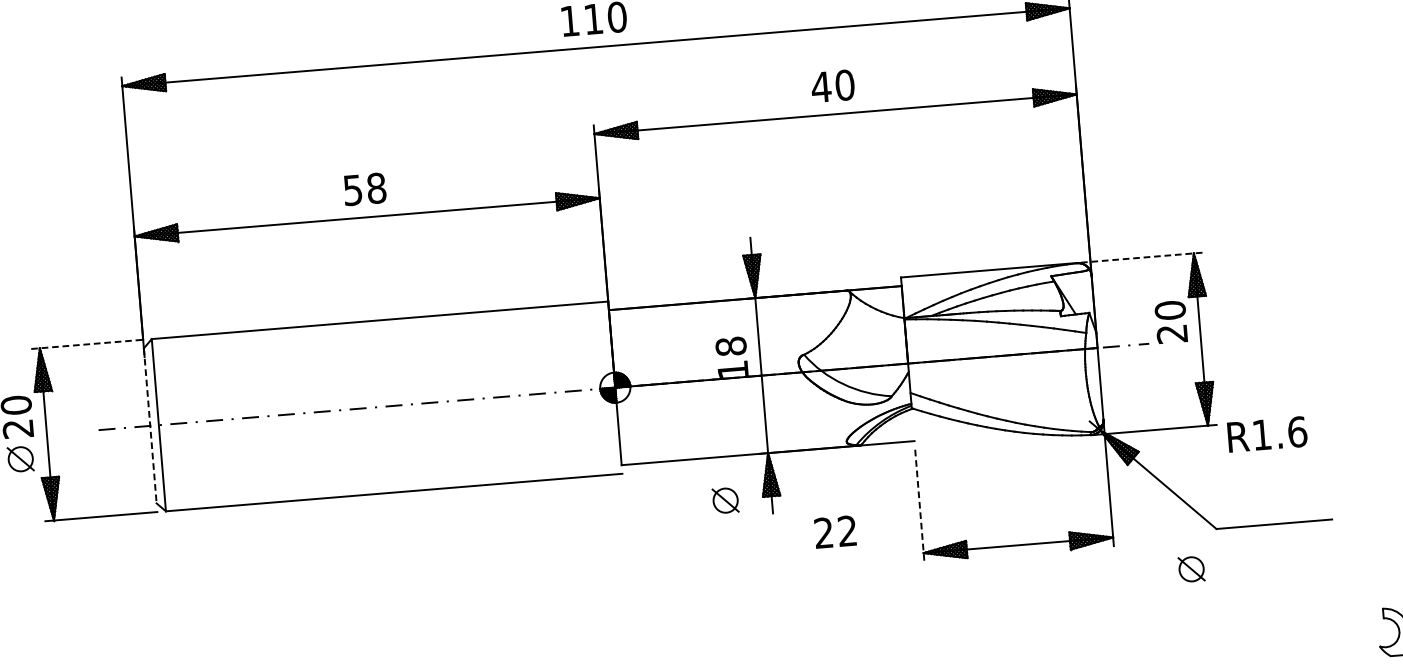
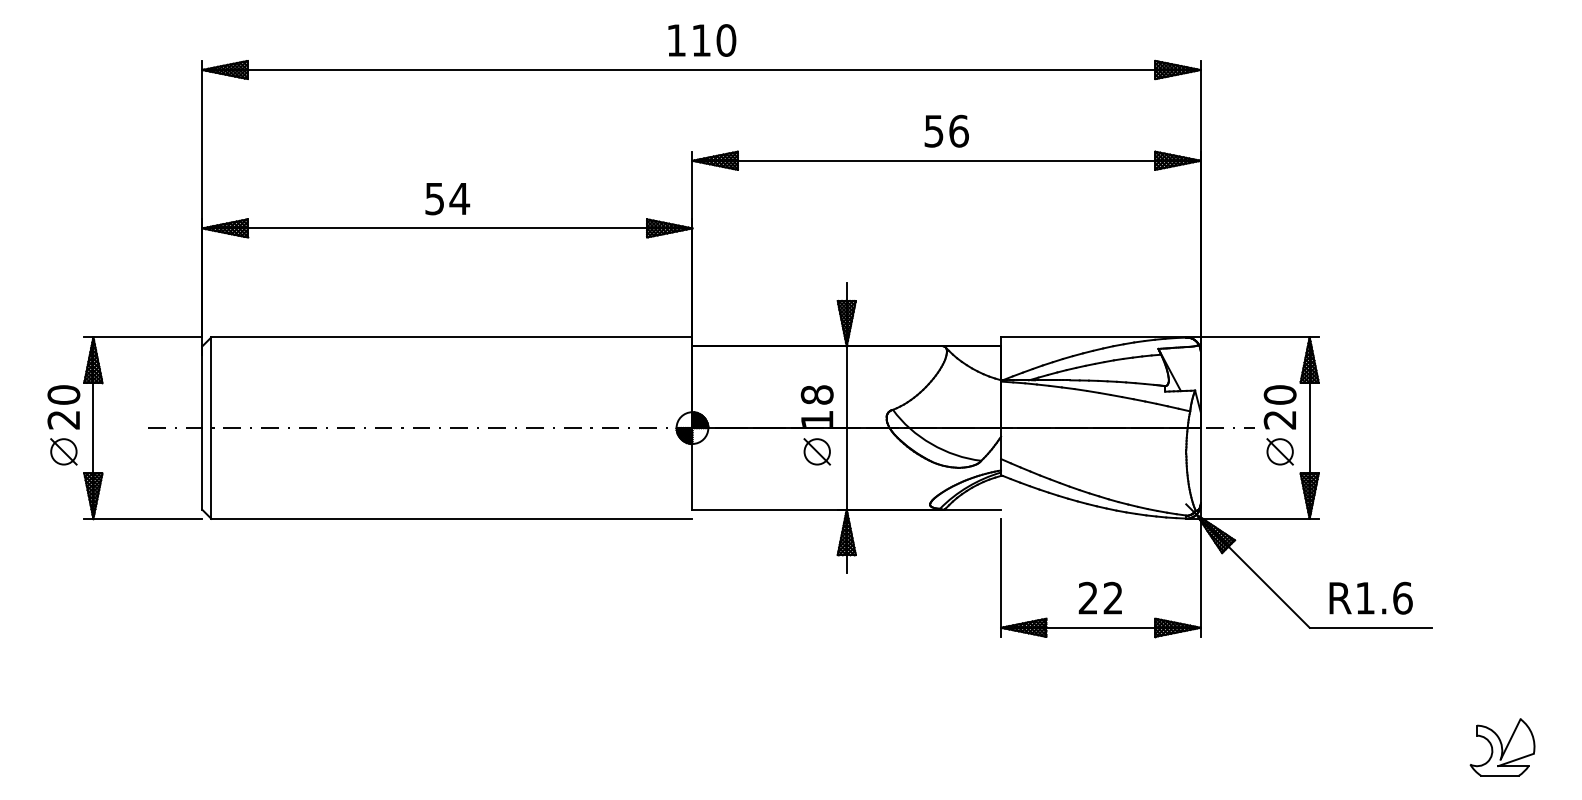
text: (832, 85) -> (945, 130), 40 -> 56
text: (376, 188) -> (459, 198), 58 -> 54
line: (1139, 258) -> (1252, 337), dashed -> solid
line: (87, 344) -> (143, 337), dashed -> solid
line: (150, 426) -> (202, 428), dashed -> solid
text: (1266, 433) -> (1370, 597), moved
part: (724, 500) -> (816, 451), moved
line: (920, 505) -> (1001, 577), dashed -> solid
text: (834, 531) -> (1099, 597), moved
part: (1190, 569) -> (1279, 451), moved

